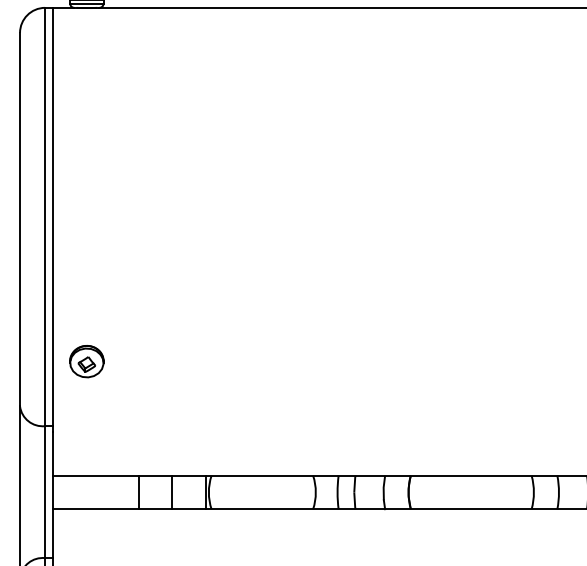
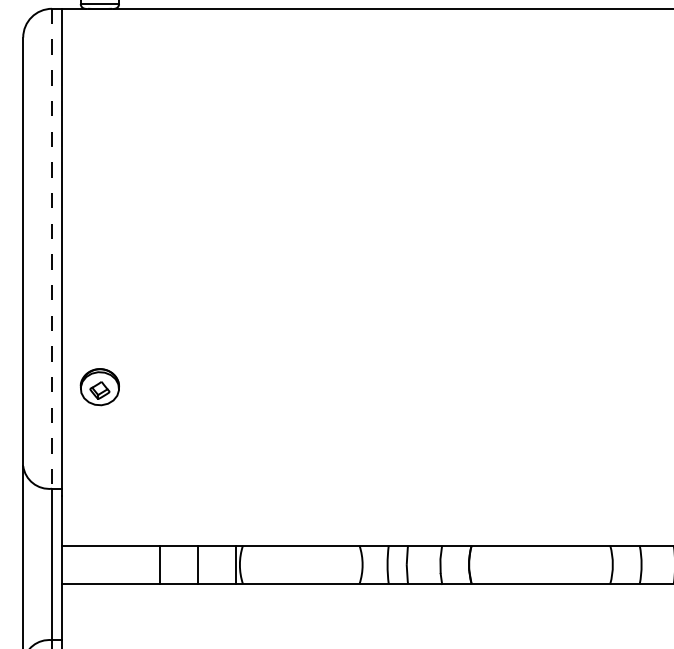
line: (45, 217) -> (52, 249), solid -> dashed
part: (86, 361) -> (99, 387), moved

